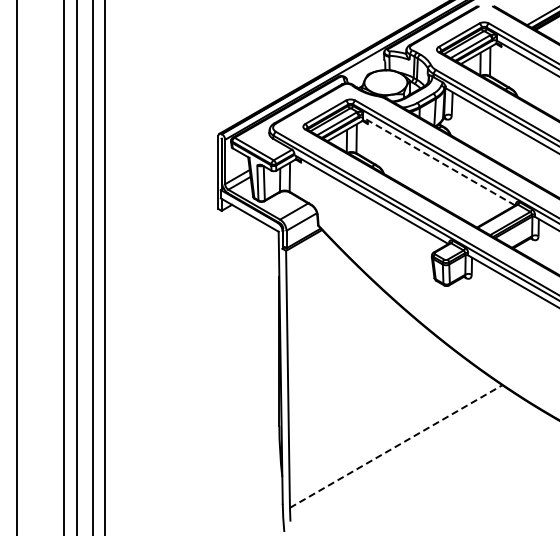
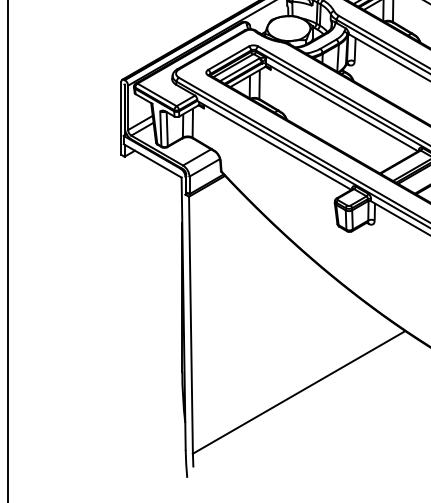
line: (439, 161) -> (342, 107), dashed -> solid
line: (396, 446) -> (299, 392), dashed -> solid

